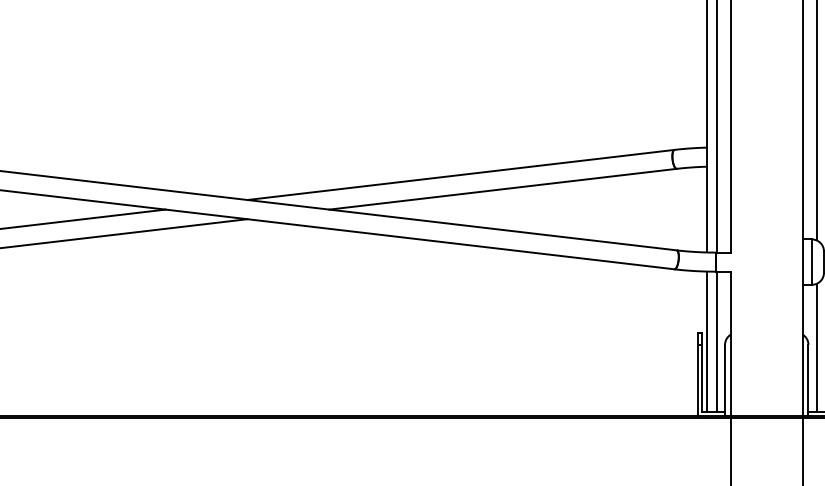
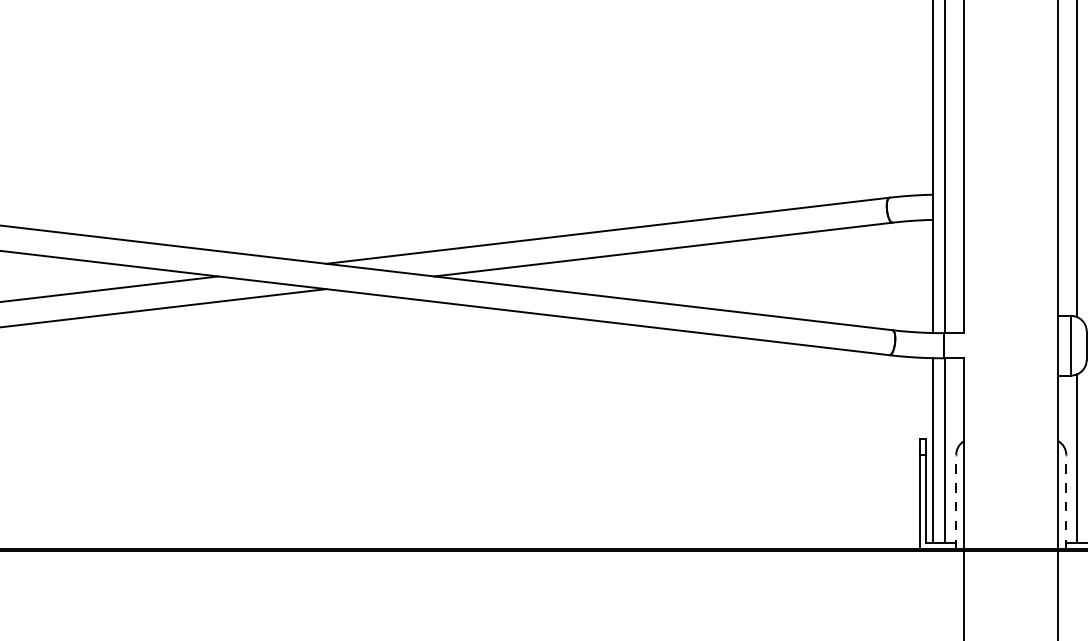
line: (725, 380) -> (956, 501), solid -> dashed
line: (808, 380) -> (1066, 501), solid -> dashed

